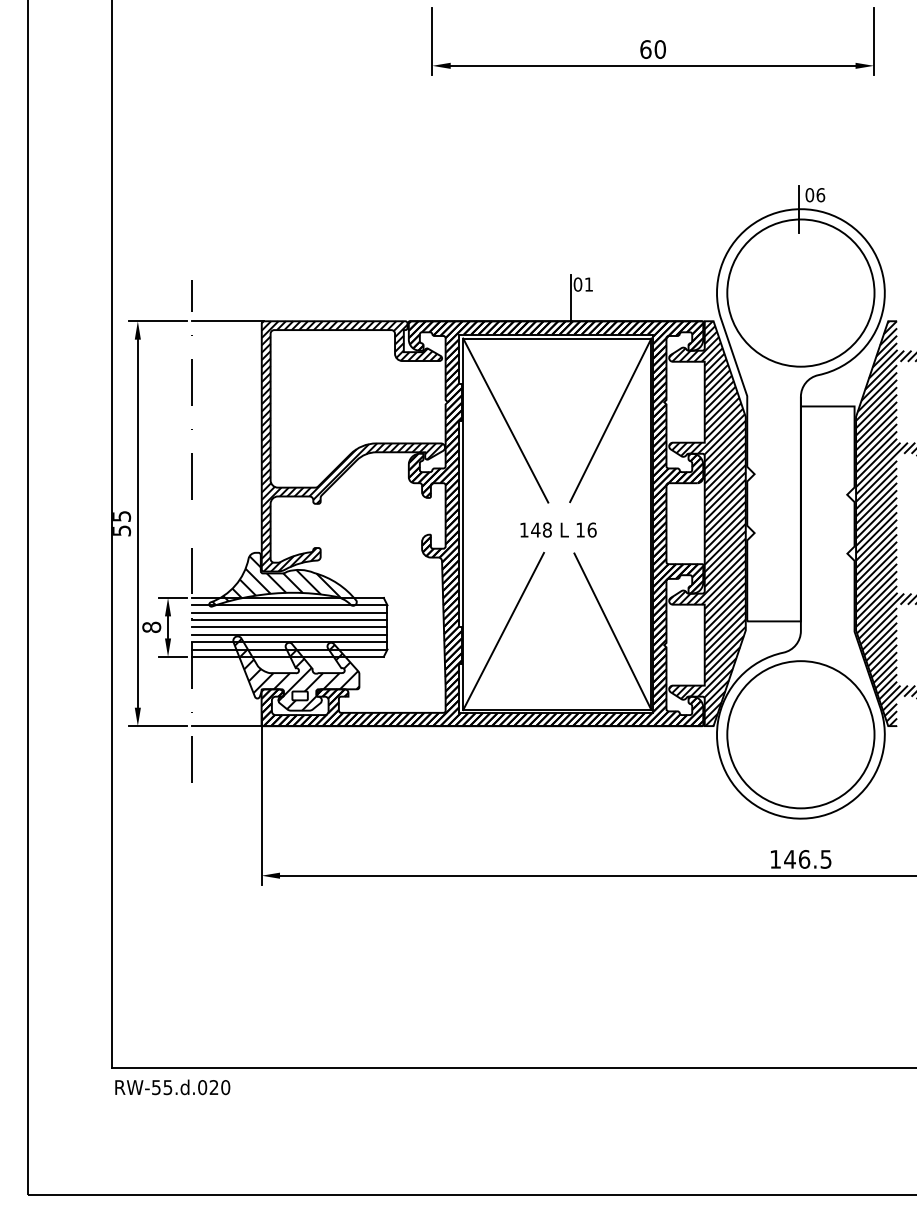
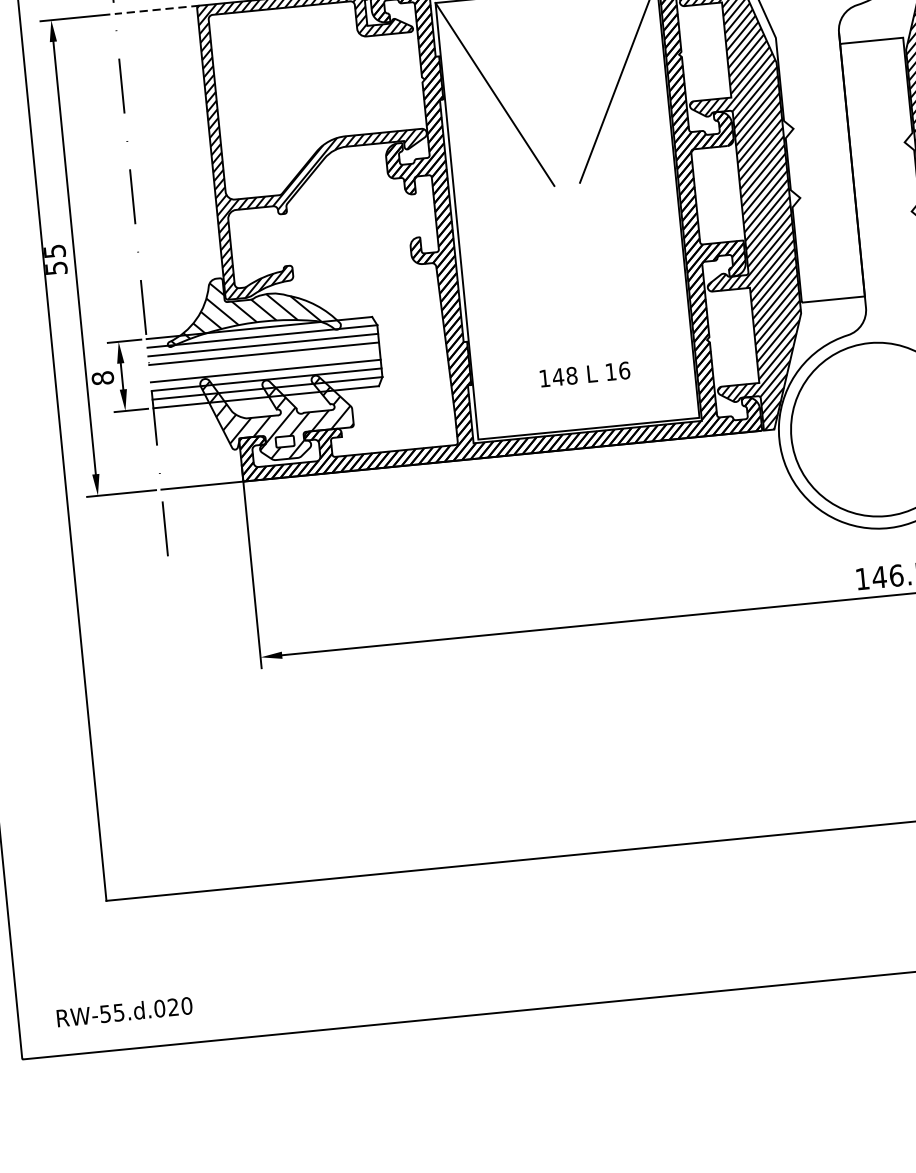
line: (227, 321) -> (156, 10), solid -> dashed
text: (558, 529) -> (584, 373), moved
line: (289, 627) -> (264, 362), removed
line: (503, 631) -> (516, 342), removed
line: (612, 631) -> (644, 330), removed
text: (172, 1087) -> (124, 1012), moved

